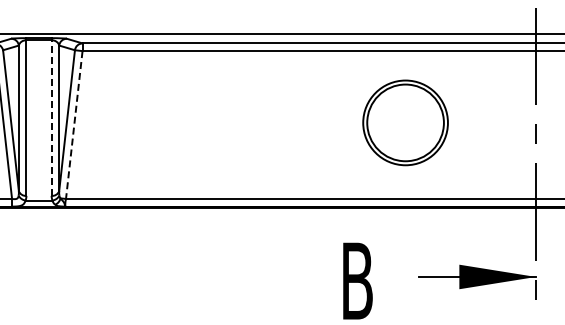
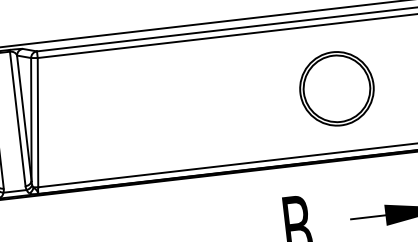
line: (51, 118) -> (17, 119), dashed -> solid
part: (405, 122) -> (336, 88), moved
line: (74, 125) -> (38, 123), dashed -> solid

